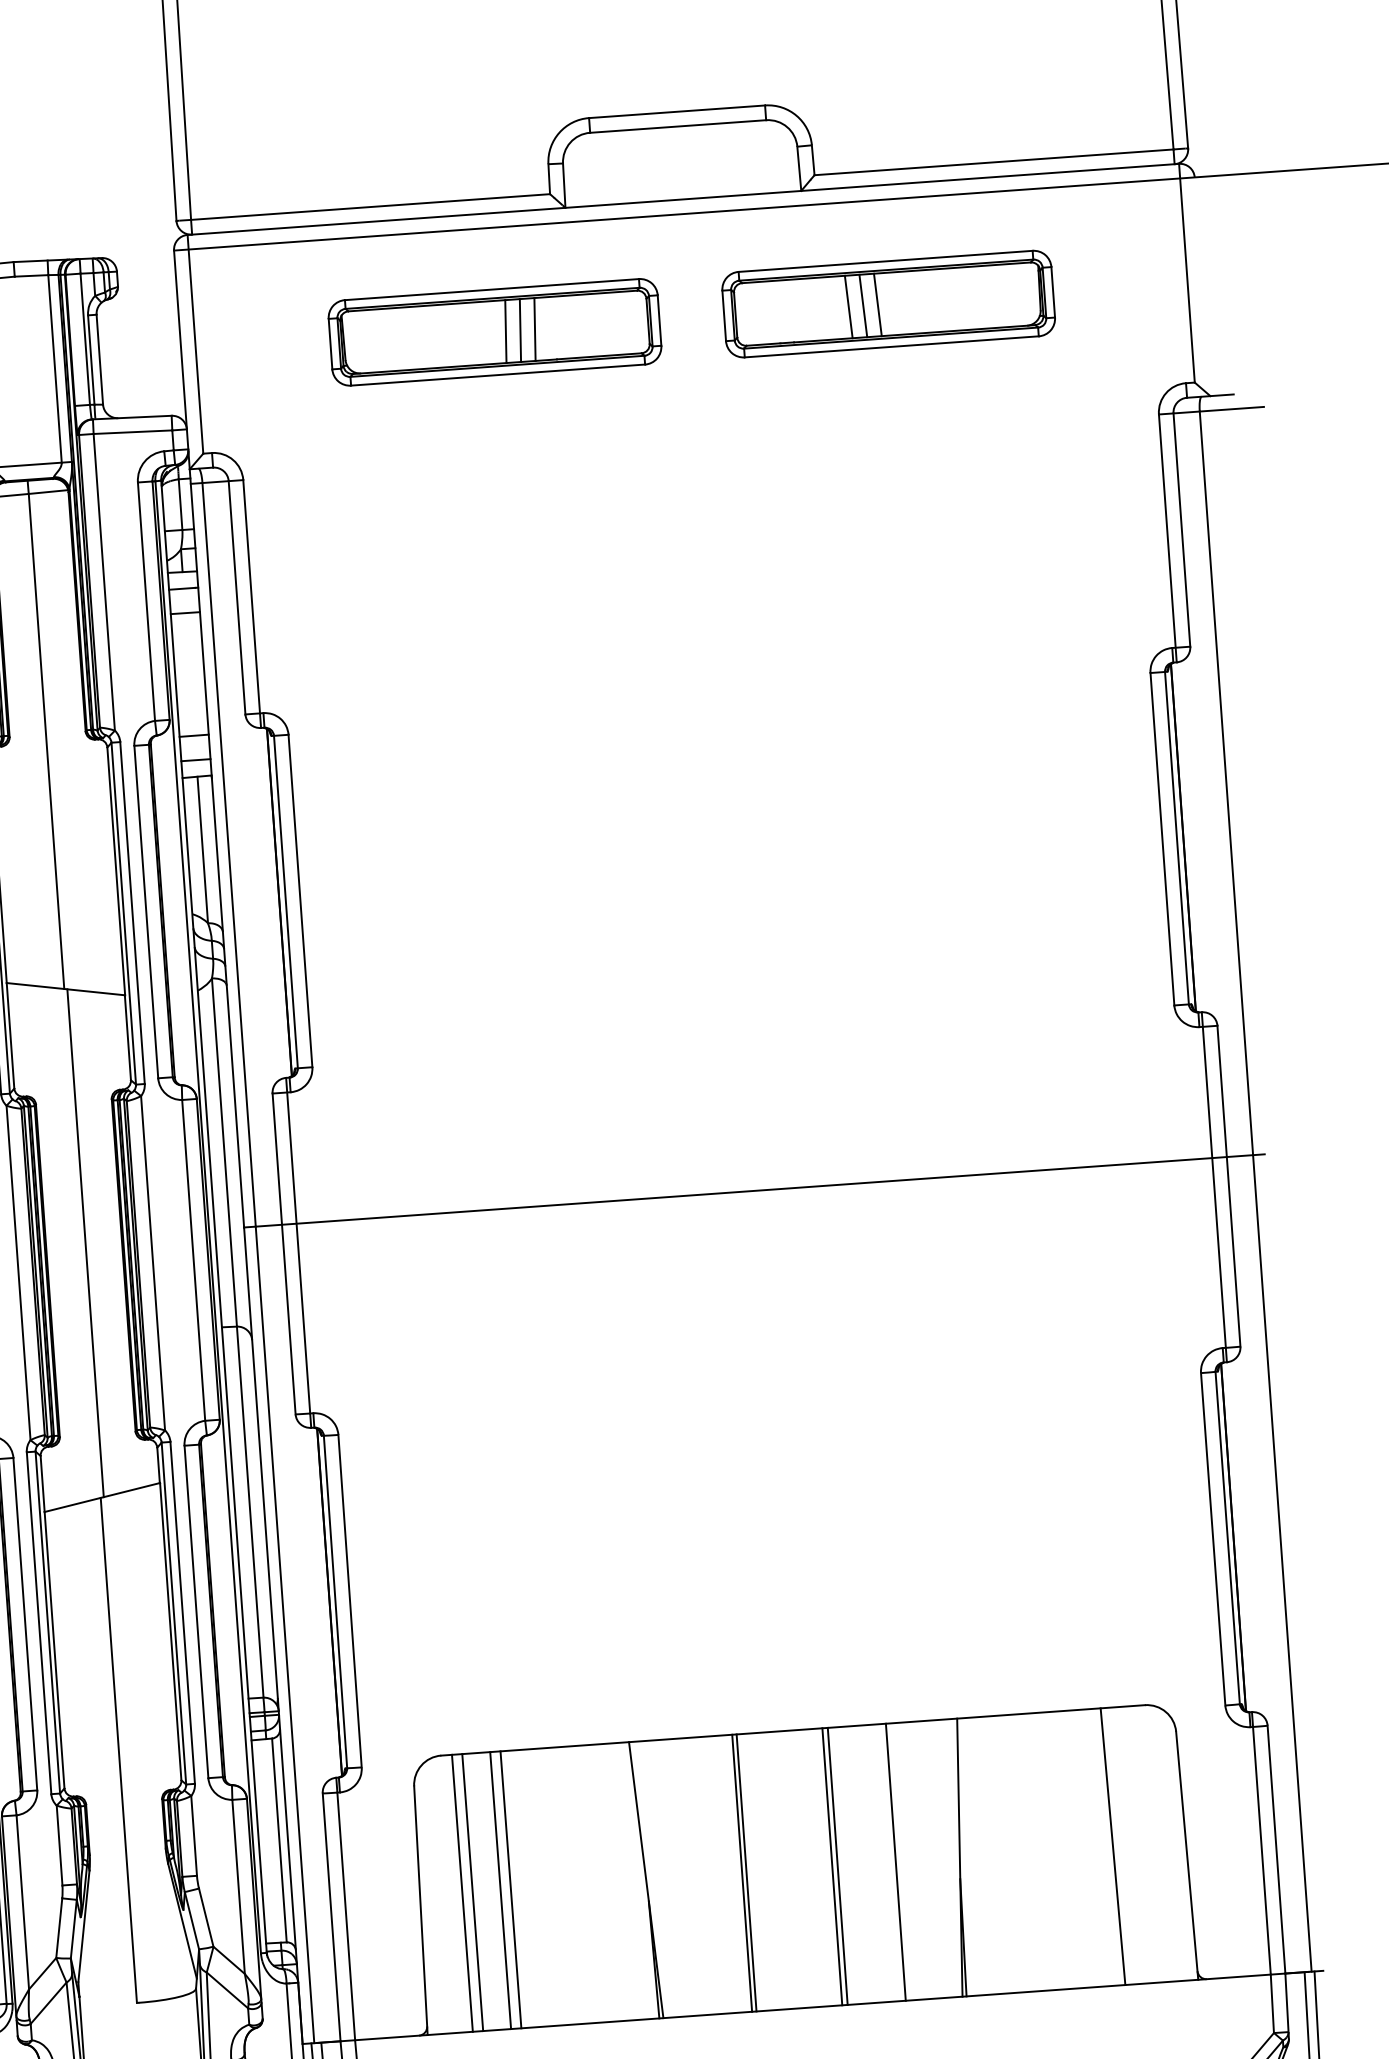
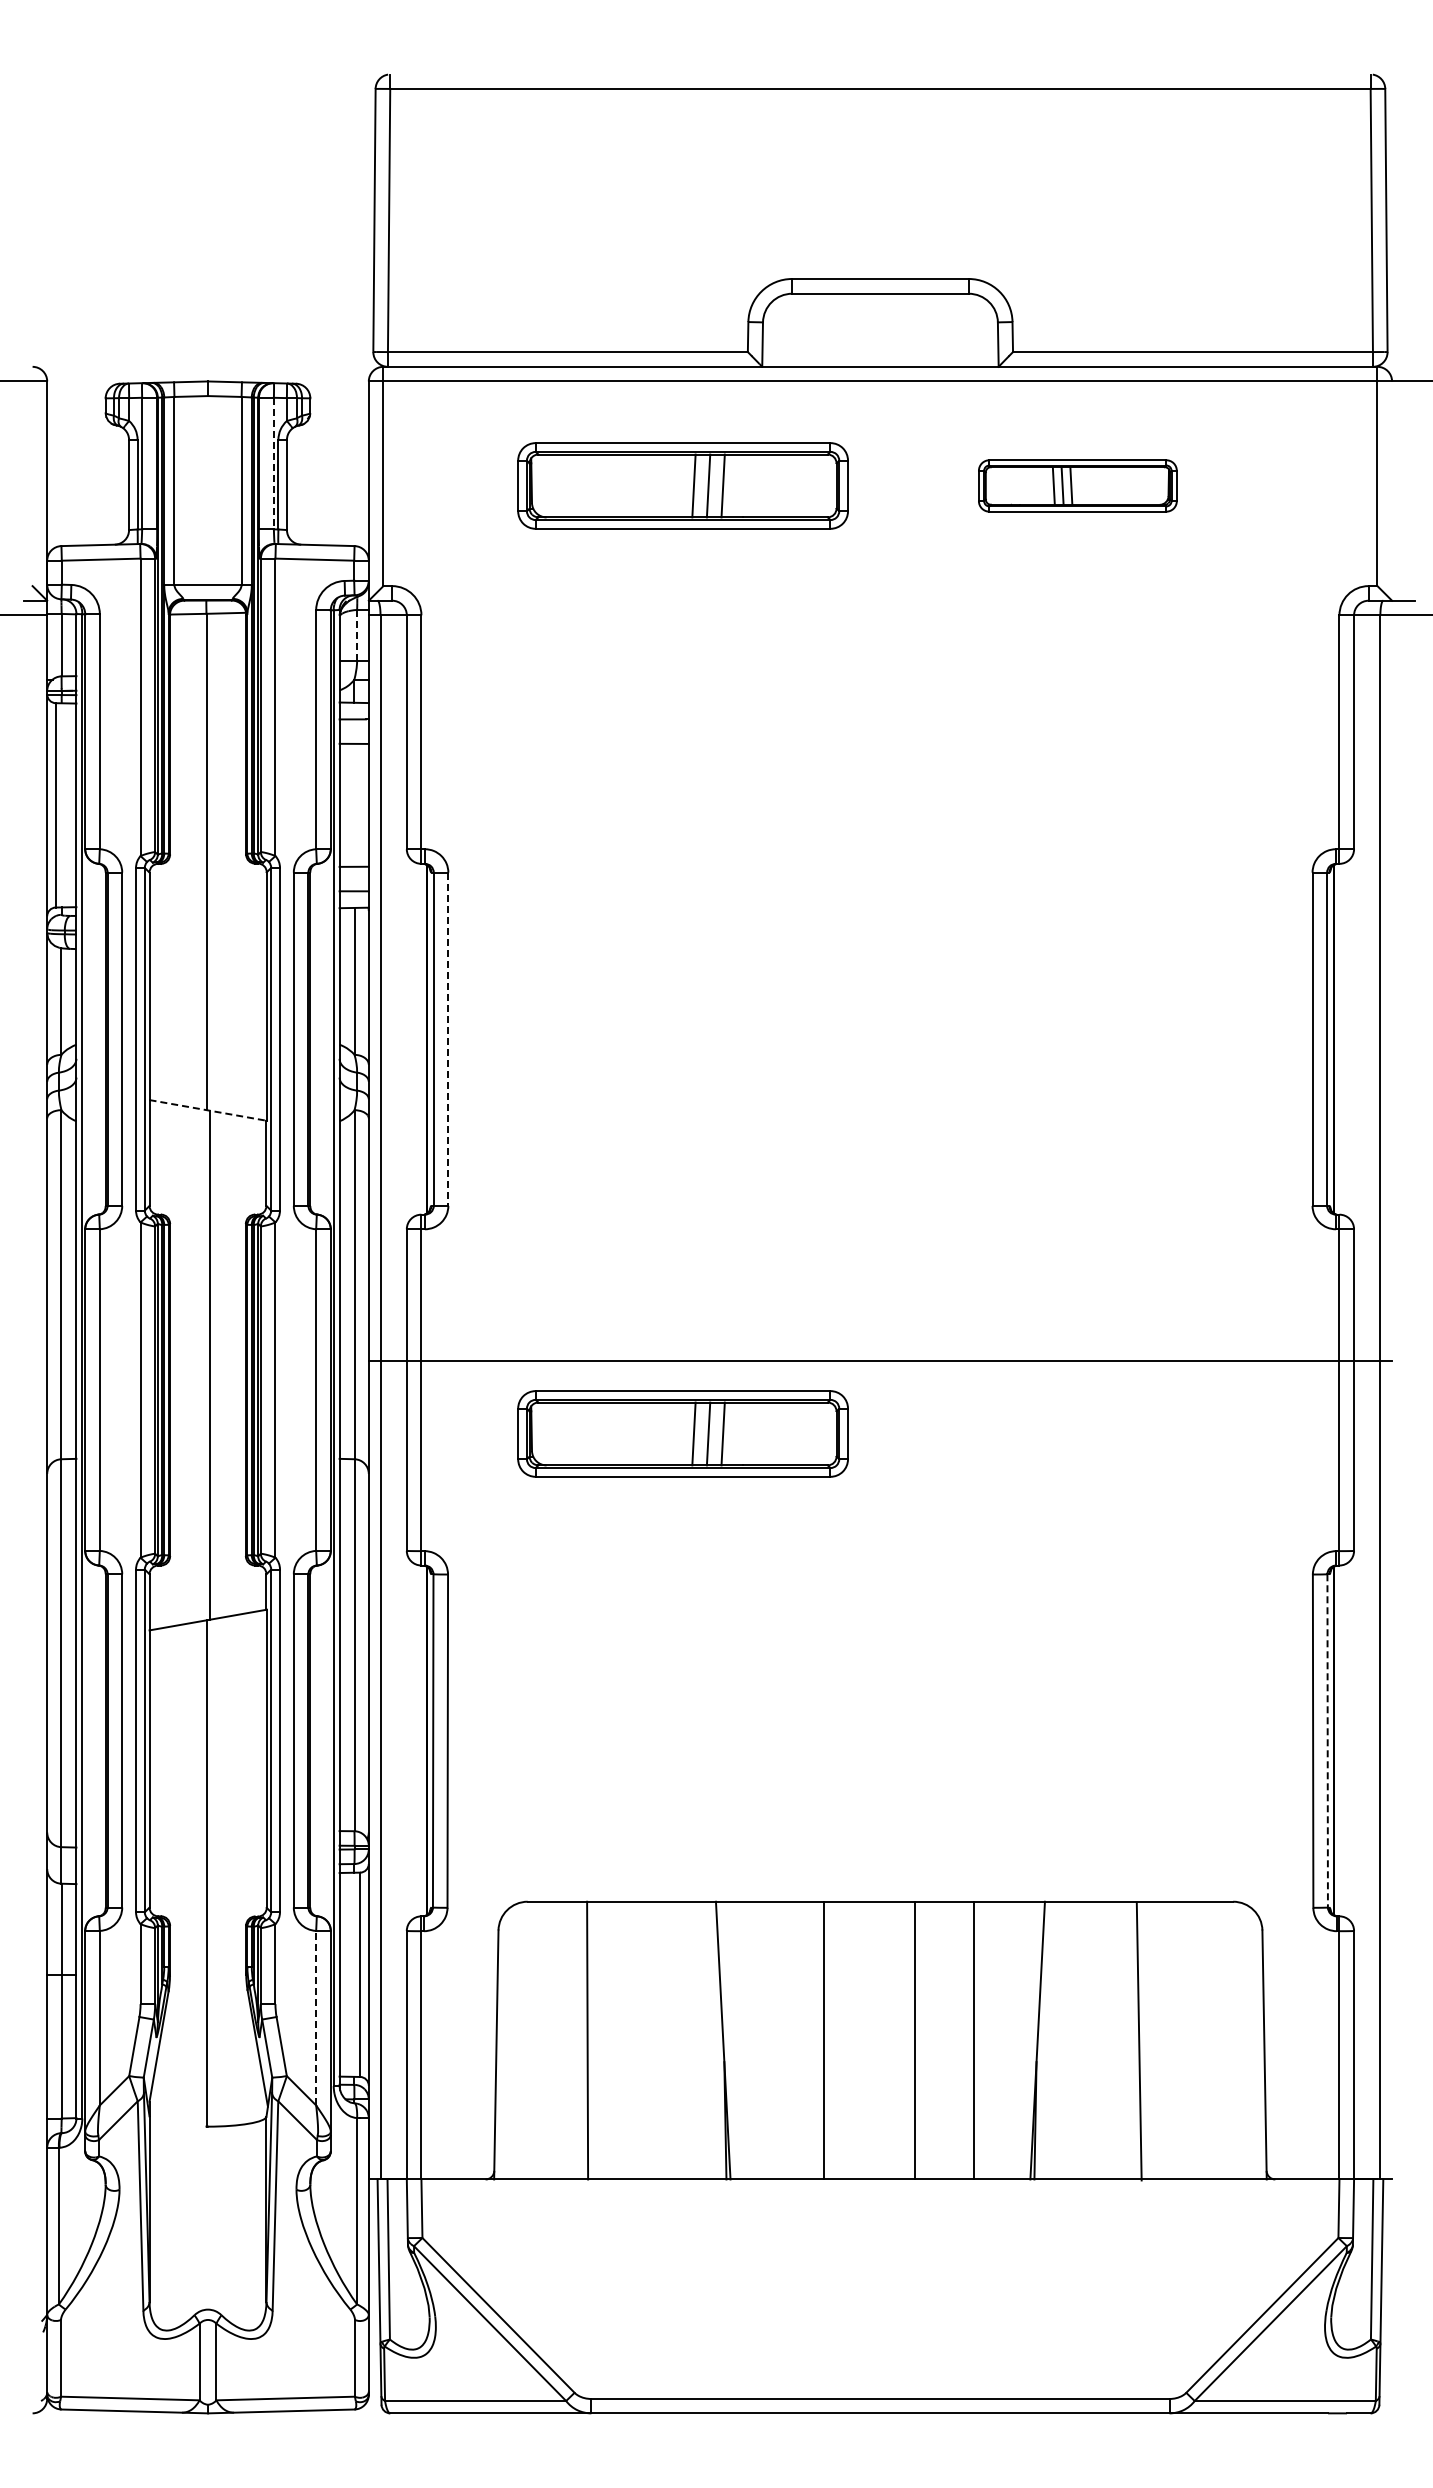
part: (888, 303) -> (1077, 485), size x0.6
line: (84, 339) -> (273, 463), solid -> dashed
line: (180, 504) -> (357, 635), solid -> dashed
line: (300, 901) -> (448, 1039), solid -> dashed
line: (66, 989) -> (208, 1110), solid -> dashed
part: (562, 1277) -> (682, 1433), added
line: (1227, 1537) -> (1327, 1740), solid -> dashed
line: (1112, 1846) -> (1138, 2041), moved
line: (832, 1866) -> (909, 2040), removed
line: (742, 1873) -> (819, 2040), removed
line: (238, 1886) -> (316, 2017), solid -> dashed
line: (499, 1890) -> (576, 2040), removed
line: (471, 1892) -> (548, 2040), removed
line: (461, 1893) -> (538, 2040), removed

